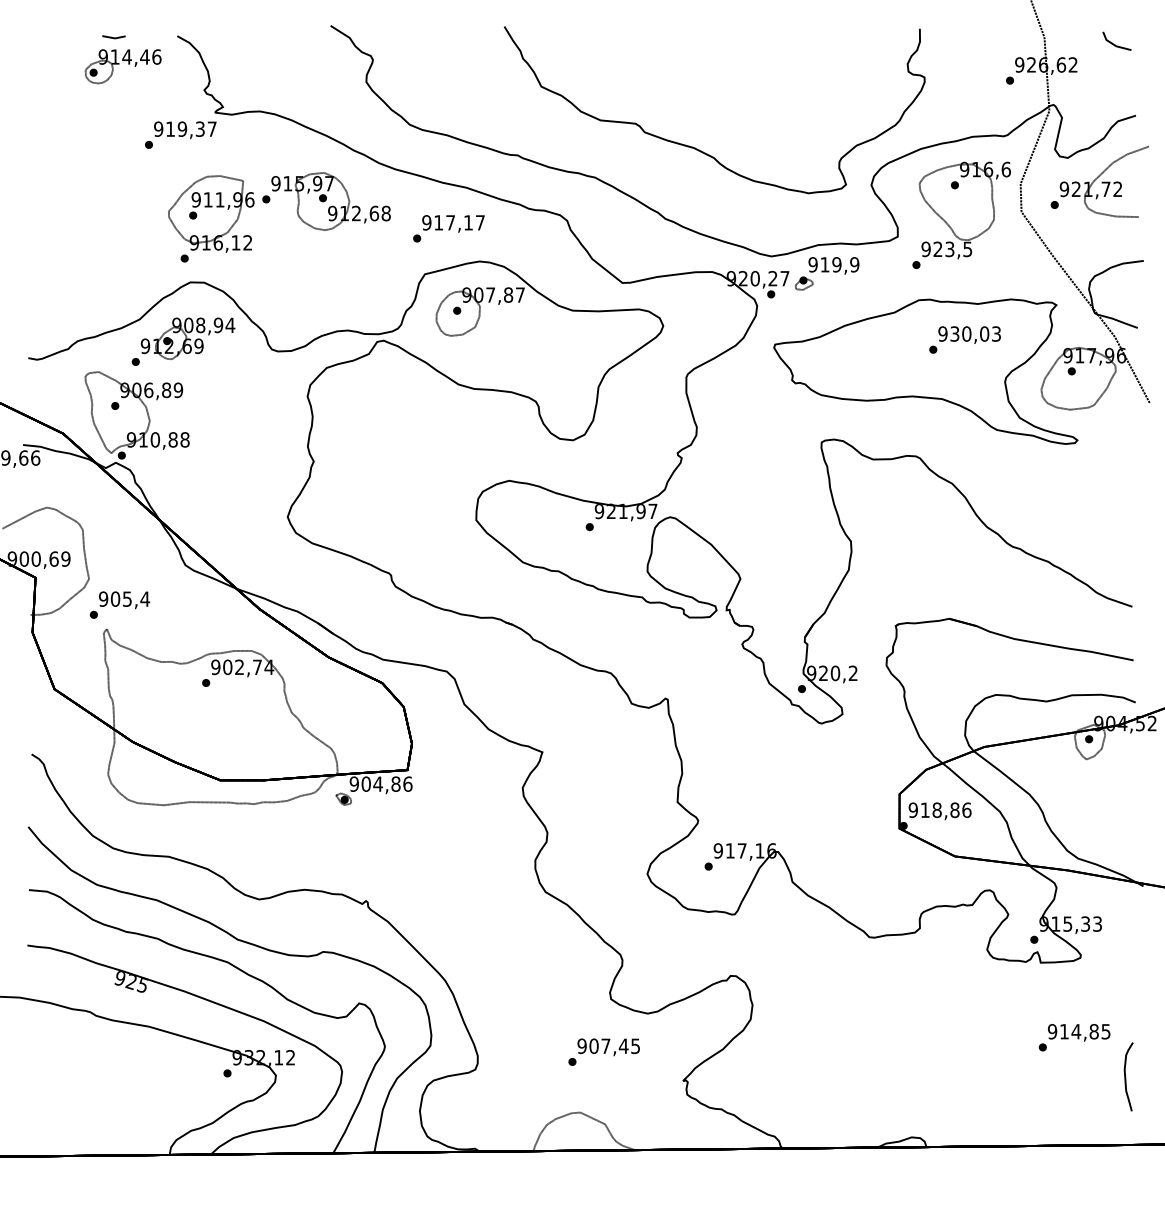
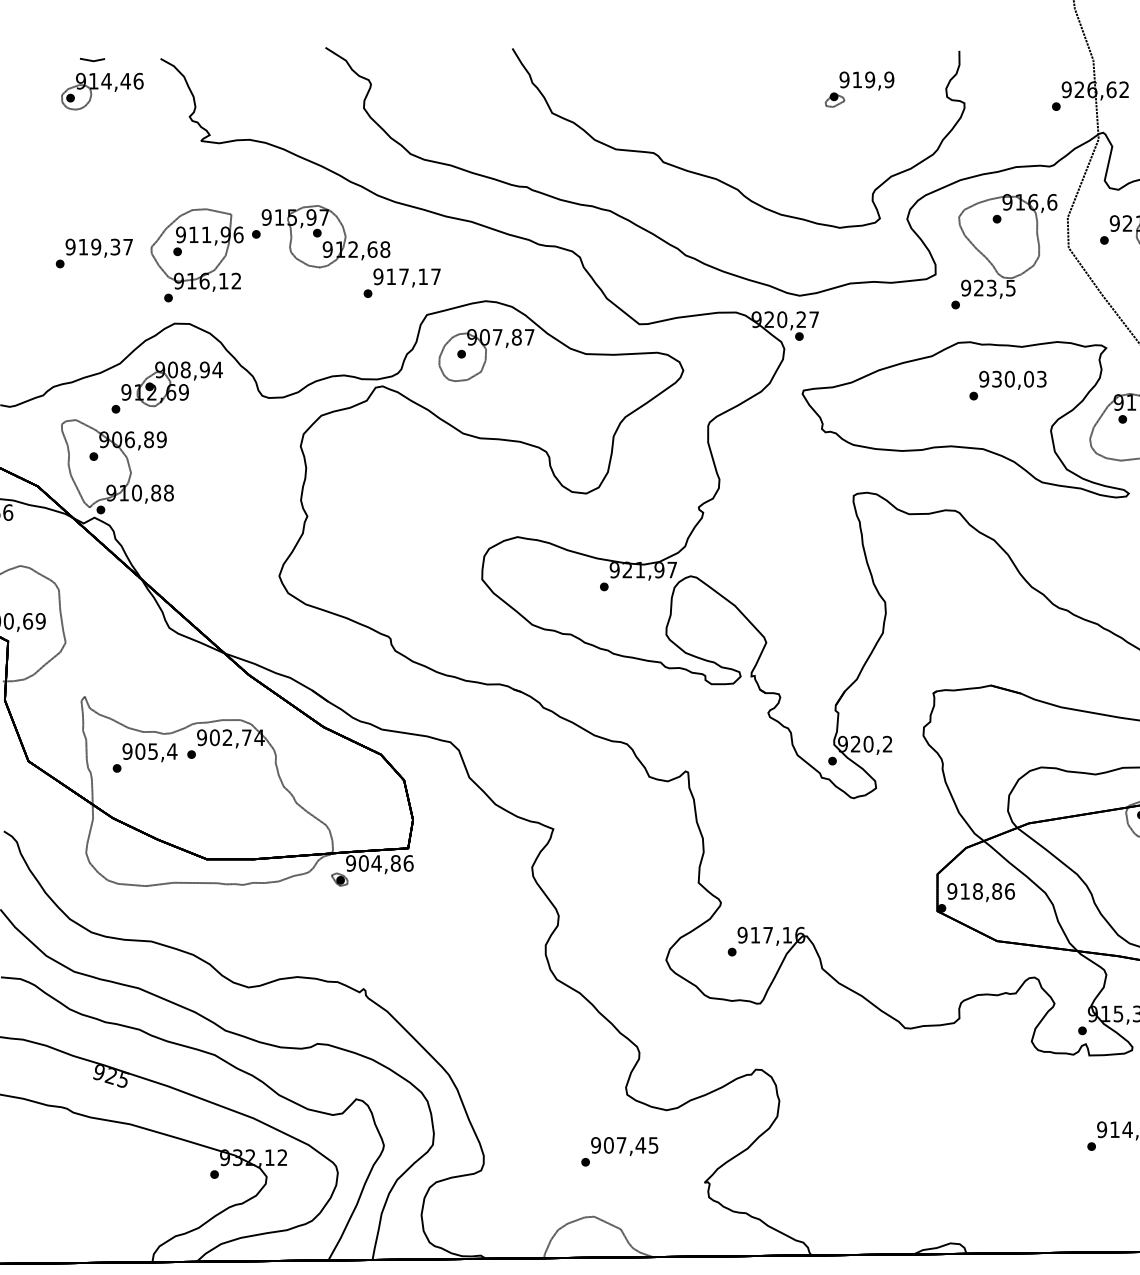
text: (180, 134) -> (94, 252), moved
text: (448, 228) -> (401, 282), moved
part: (826, 273) -> (858, 89), moved
text: (120, 604) -> (145, 757), moved

